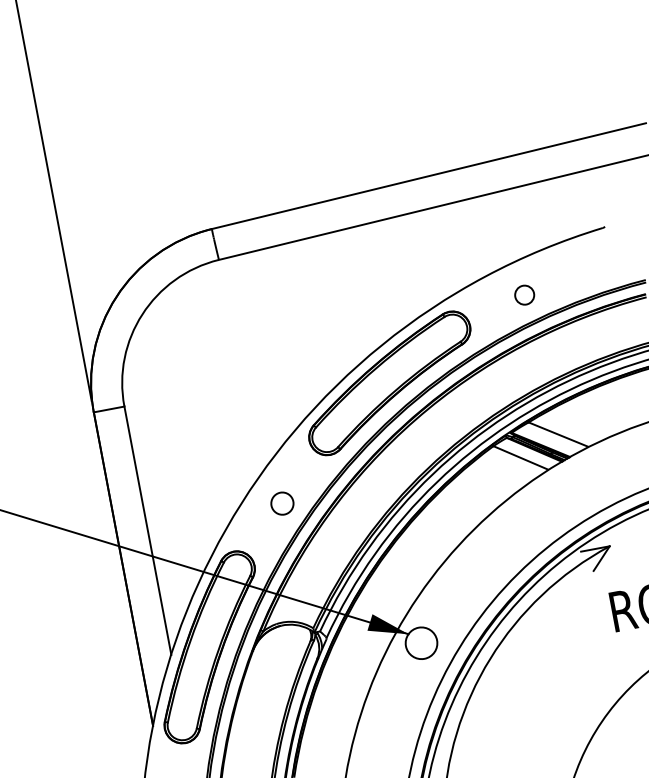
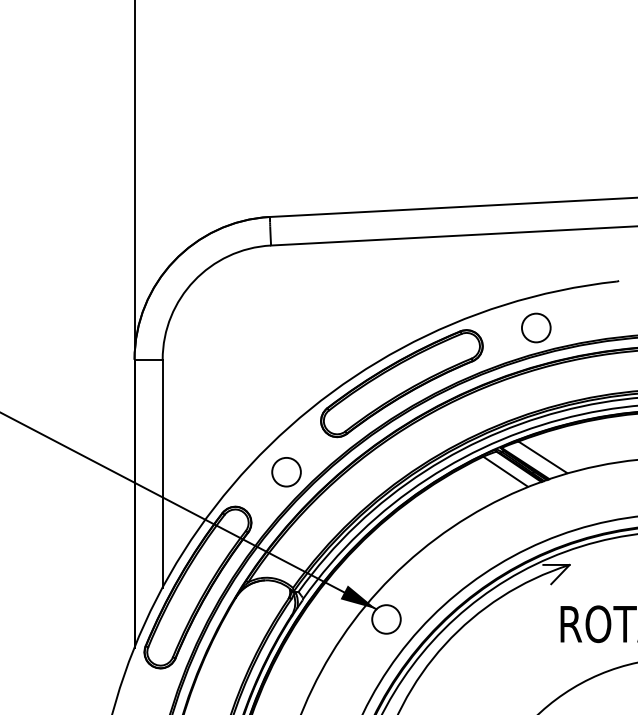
circle: (523, 294) -> (535, 327), size x1.67
circle: (282, 503) -> (286, 472), size x1.43

